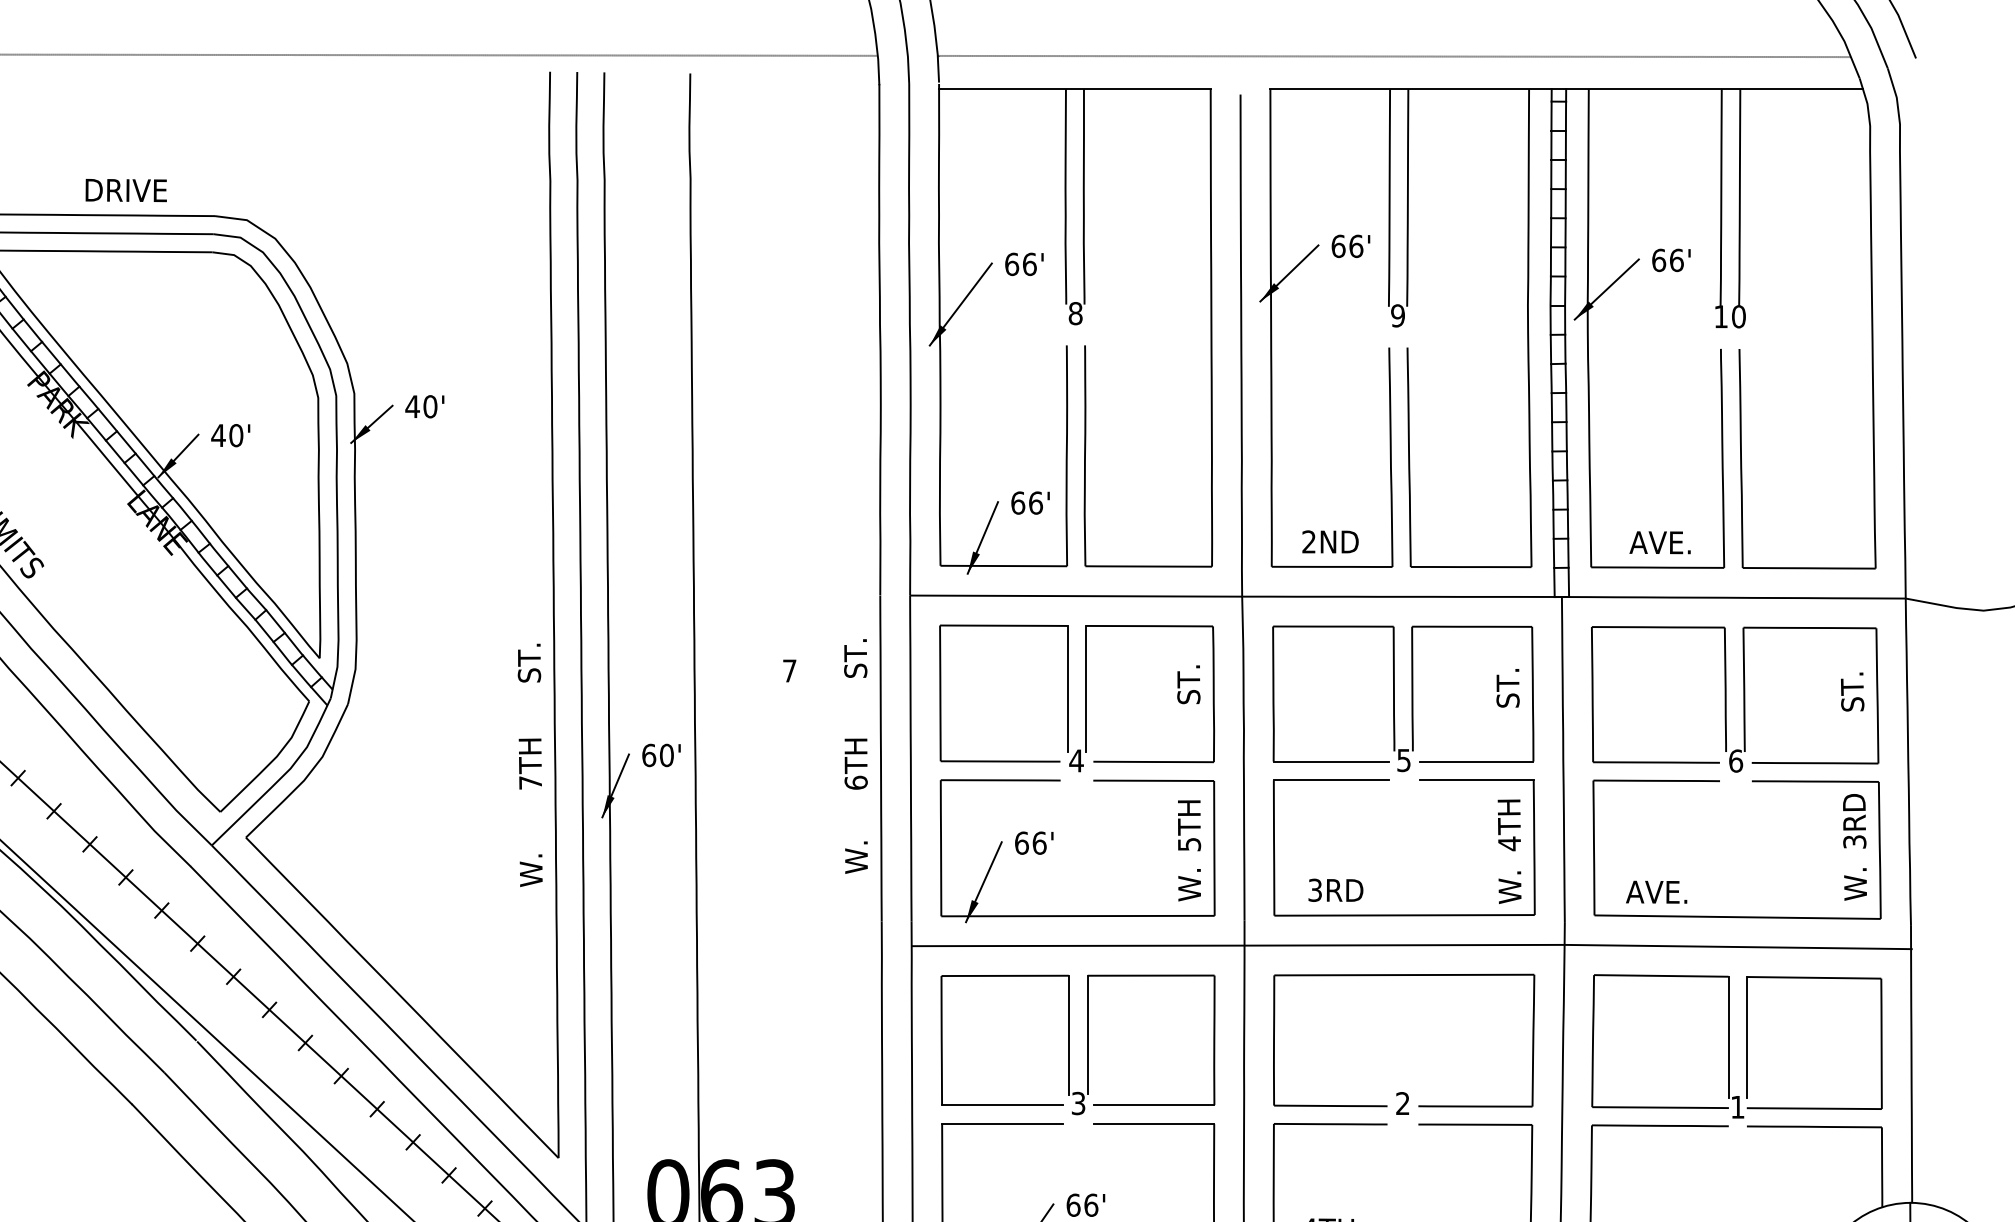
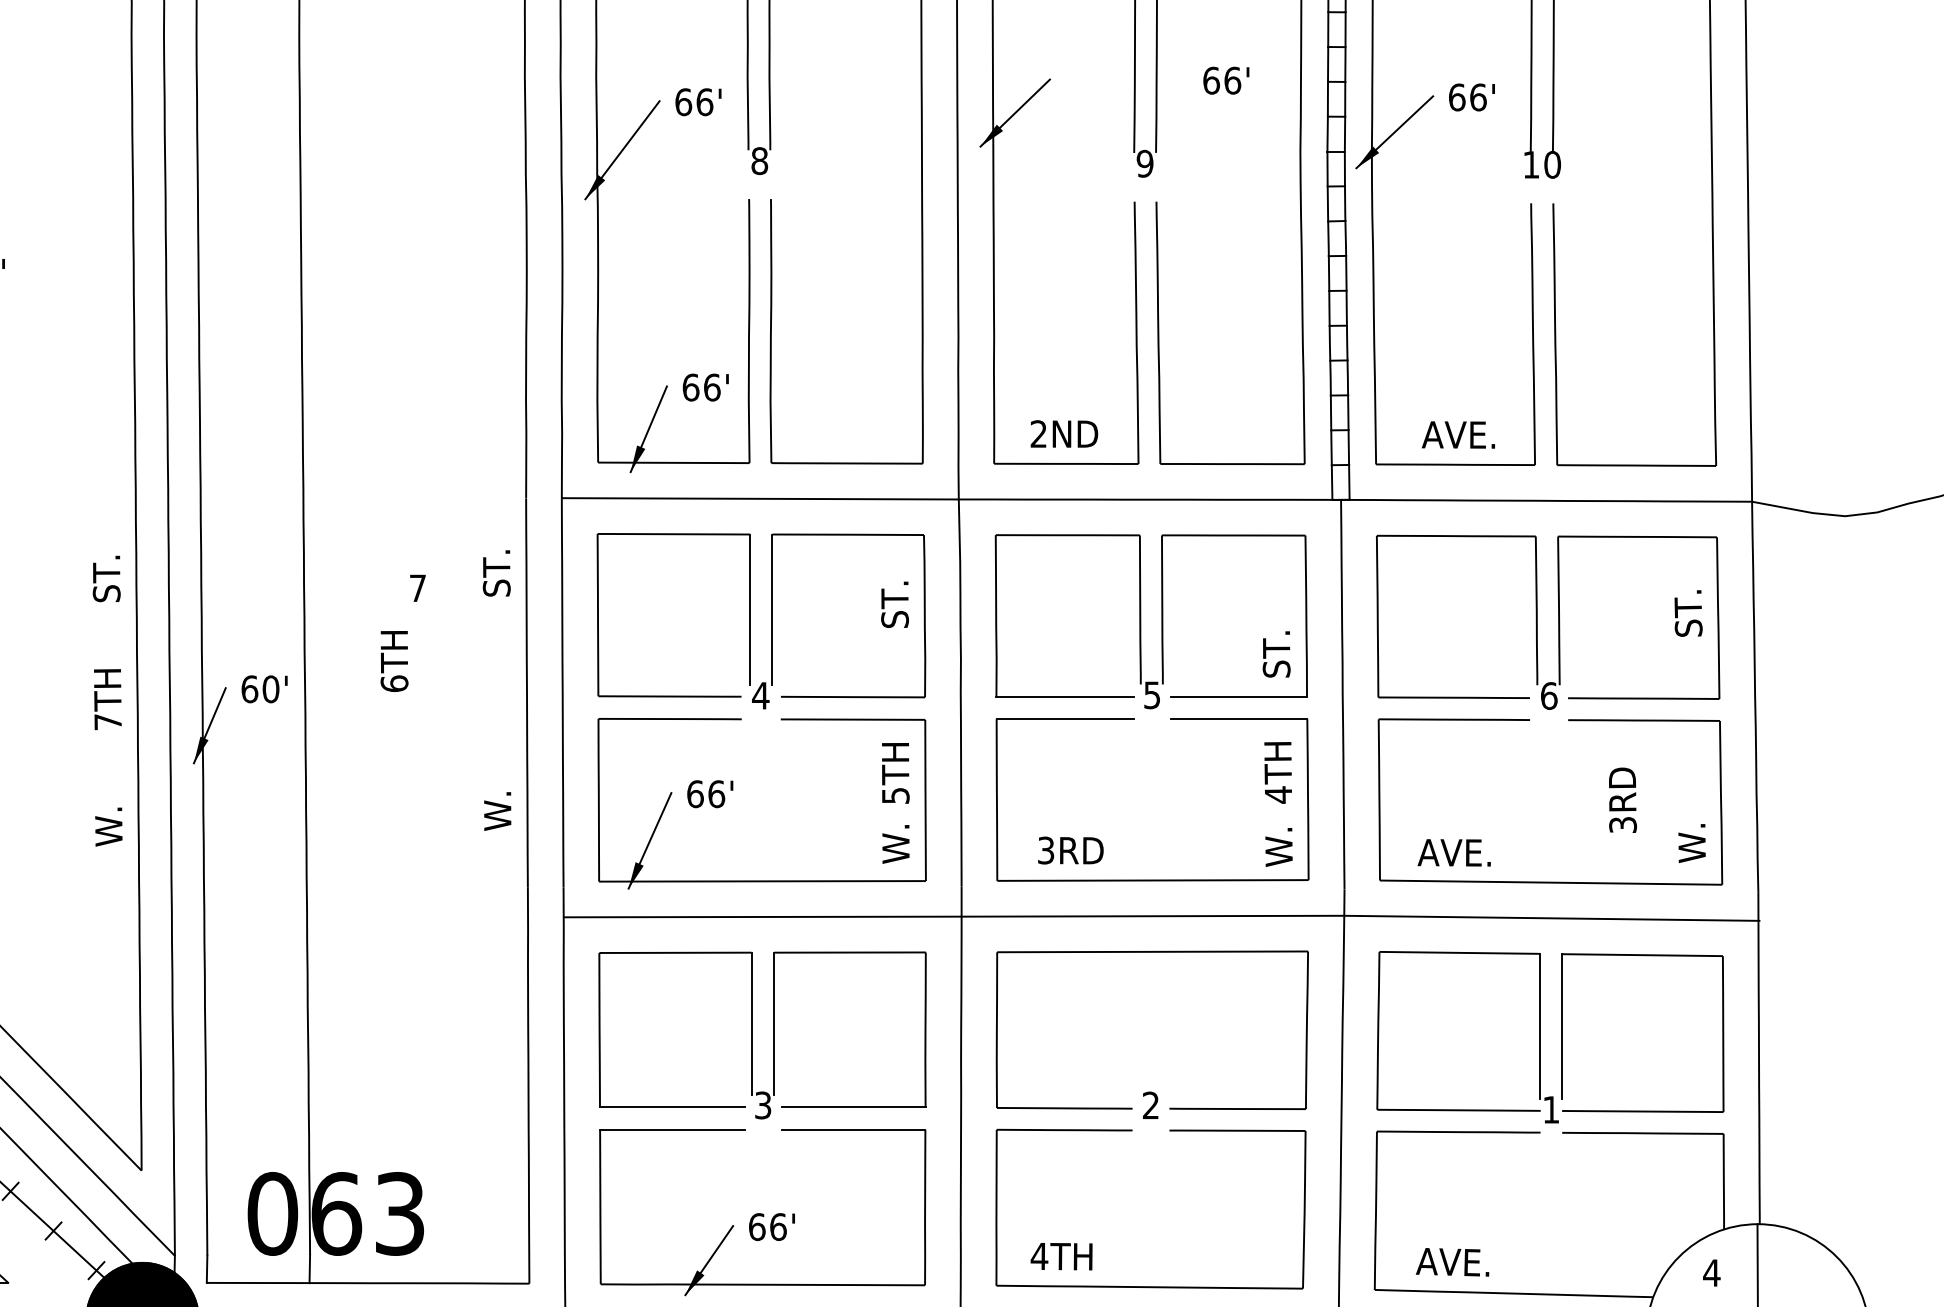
text: (1350, 245) -> (1225, 79), moved
text: (1507, 688) -> (1275, 654), moved
text: (855, 763) -> (393, 660), moved
text: (1854, 821) -> (1622, 800), moved

